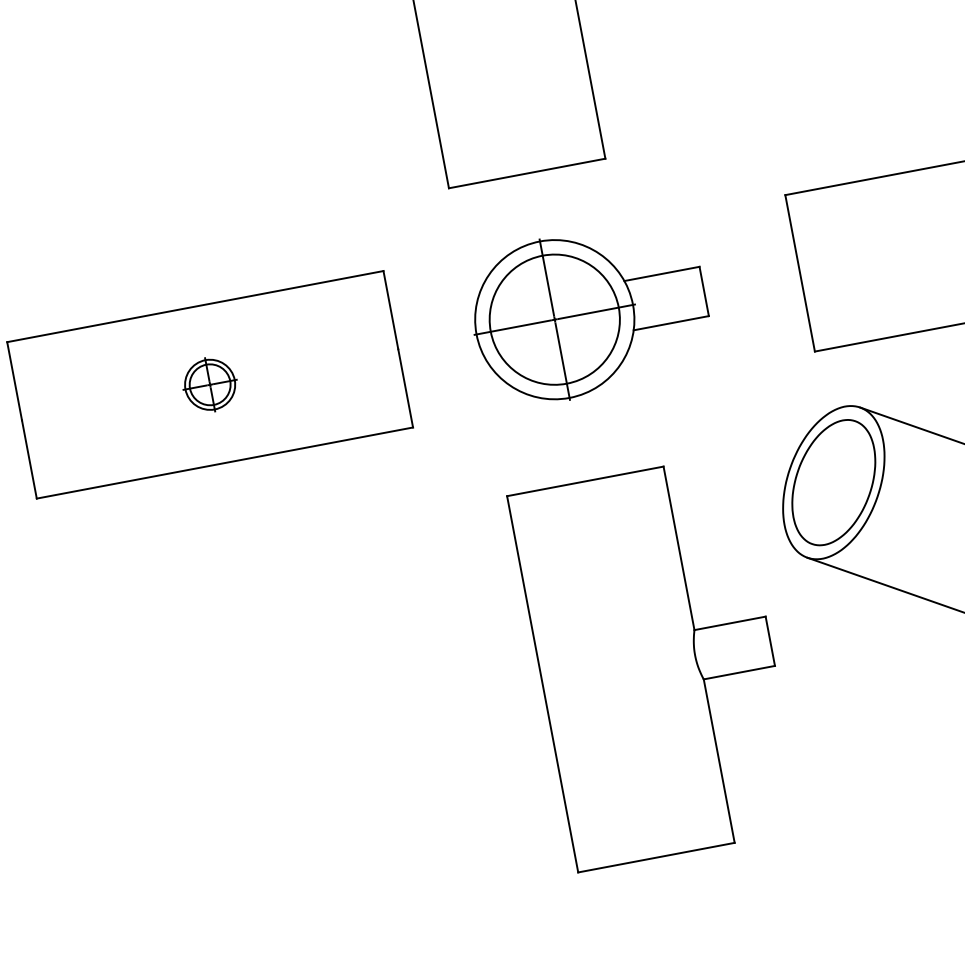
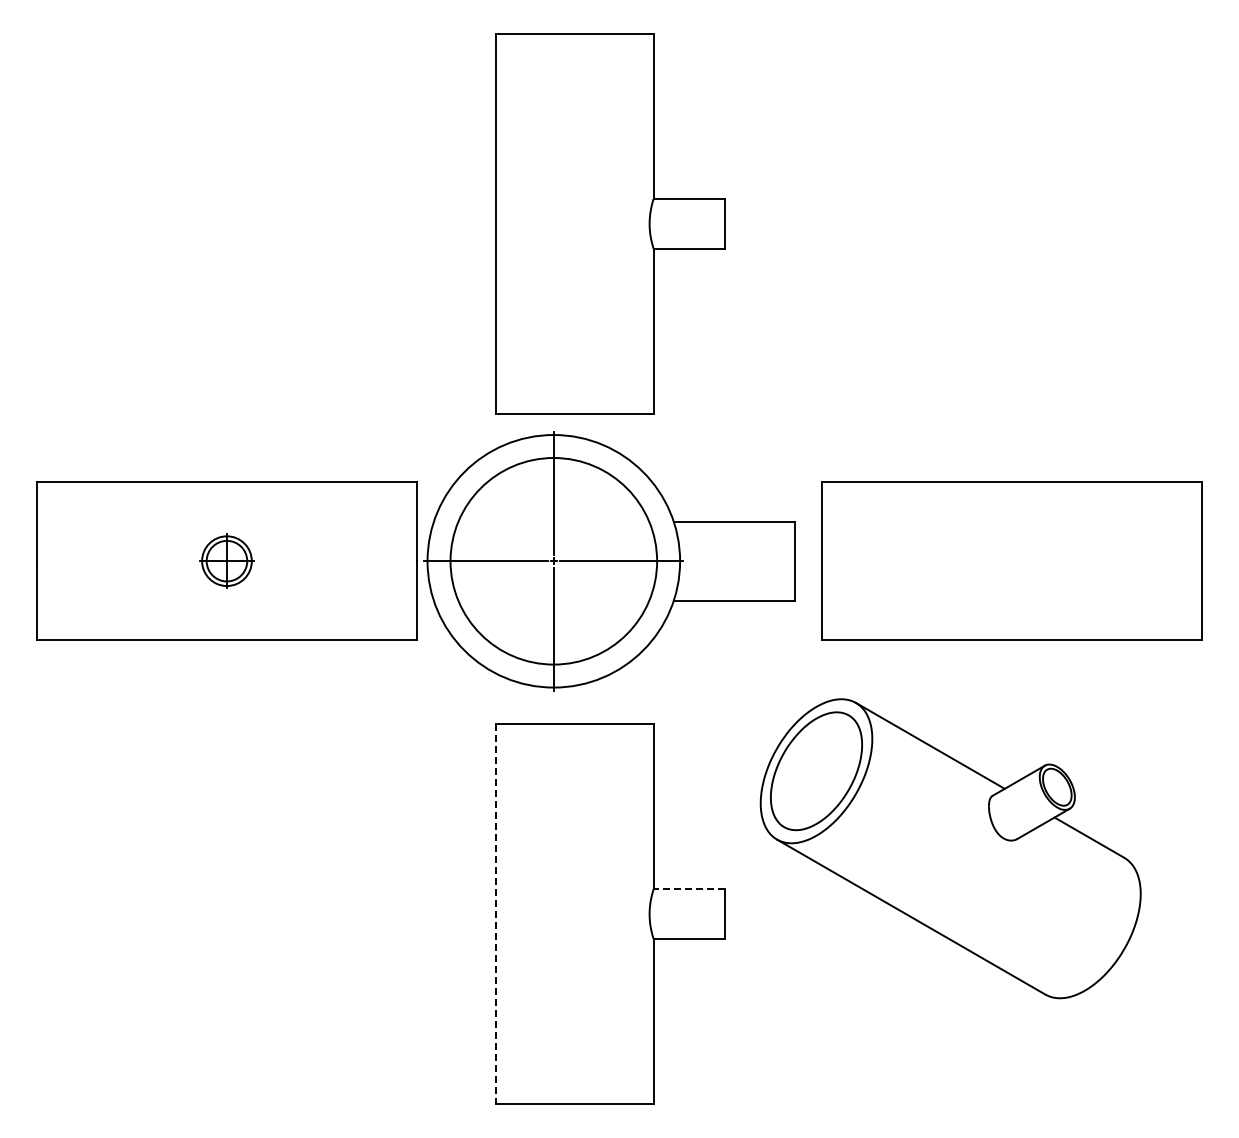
part: (589, 312) -> (609, 560), size x1.6
line: (730, 623) -> (689, 889), solid -> dashed
line: (542, 684) -> (495, 914), solid -> dashed

